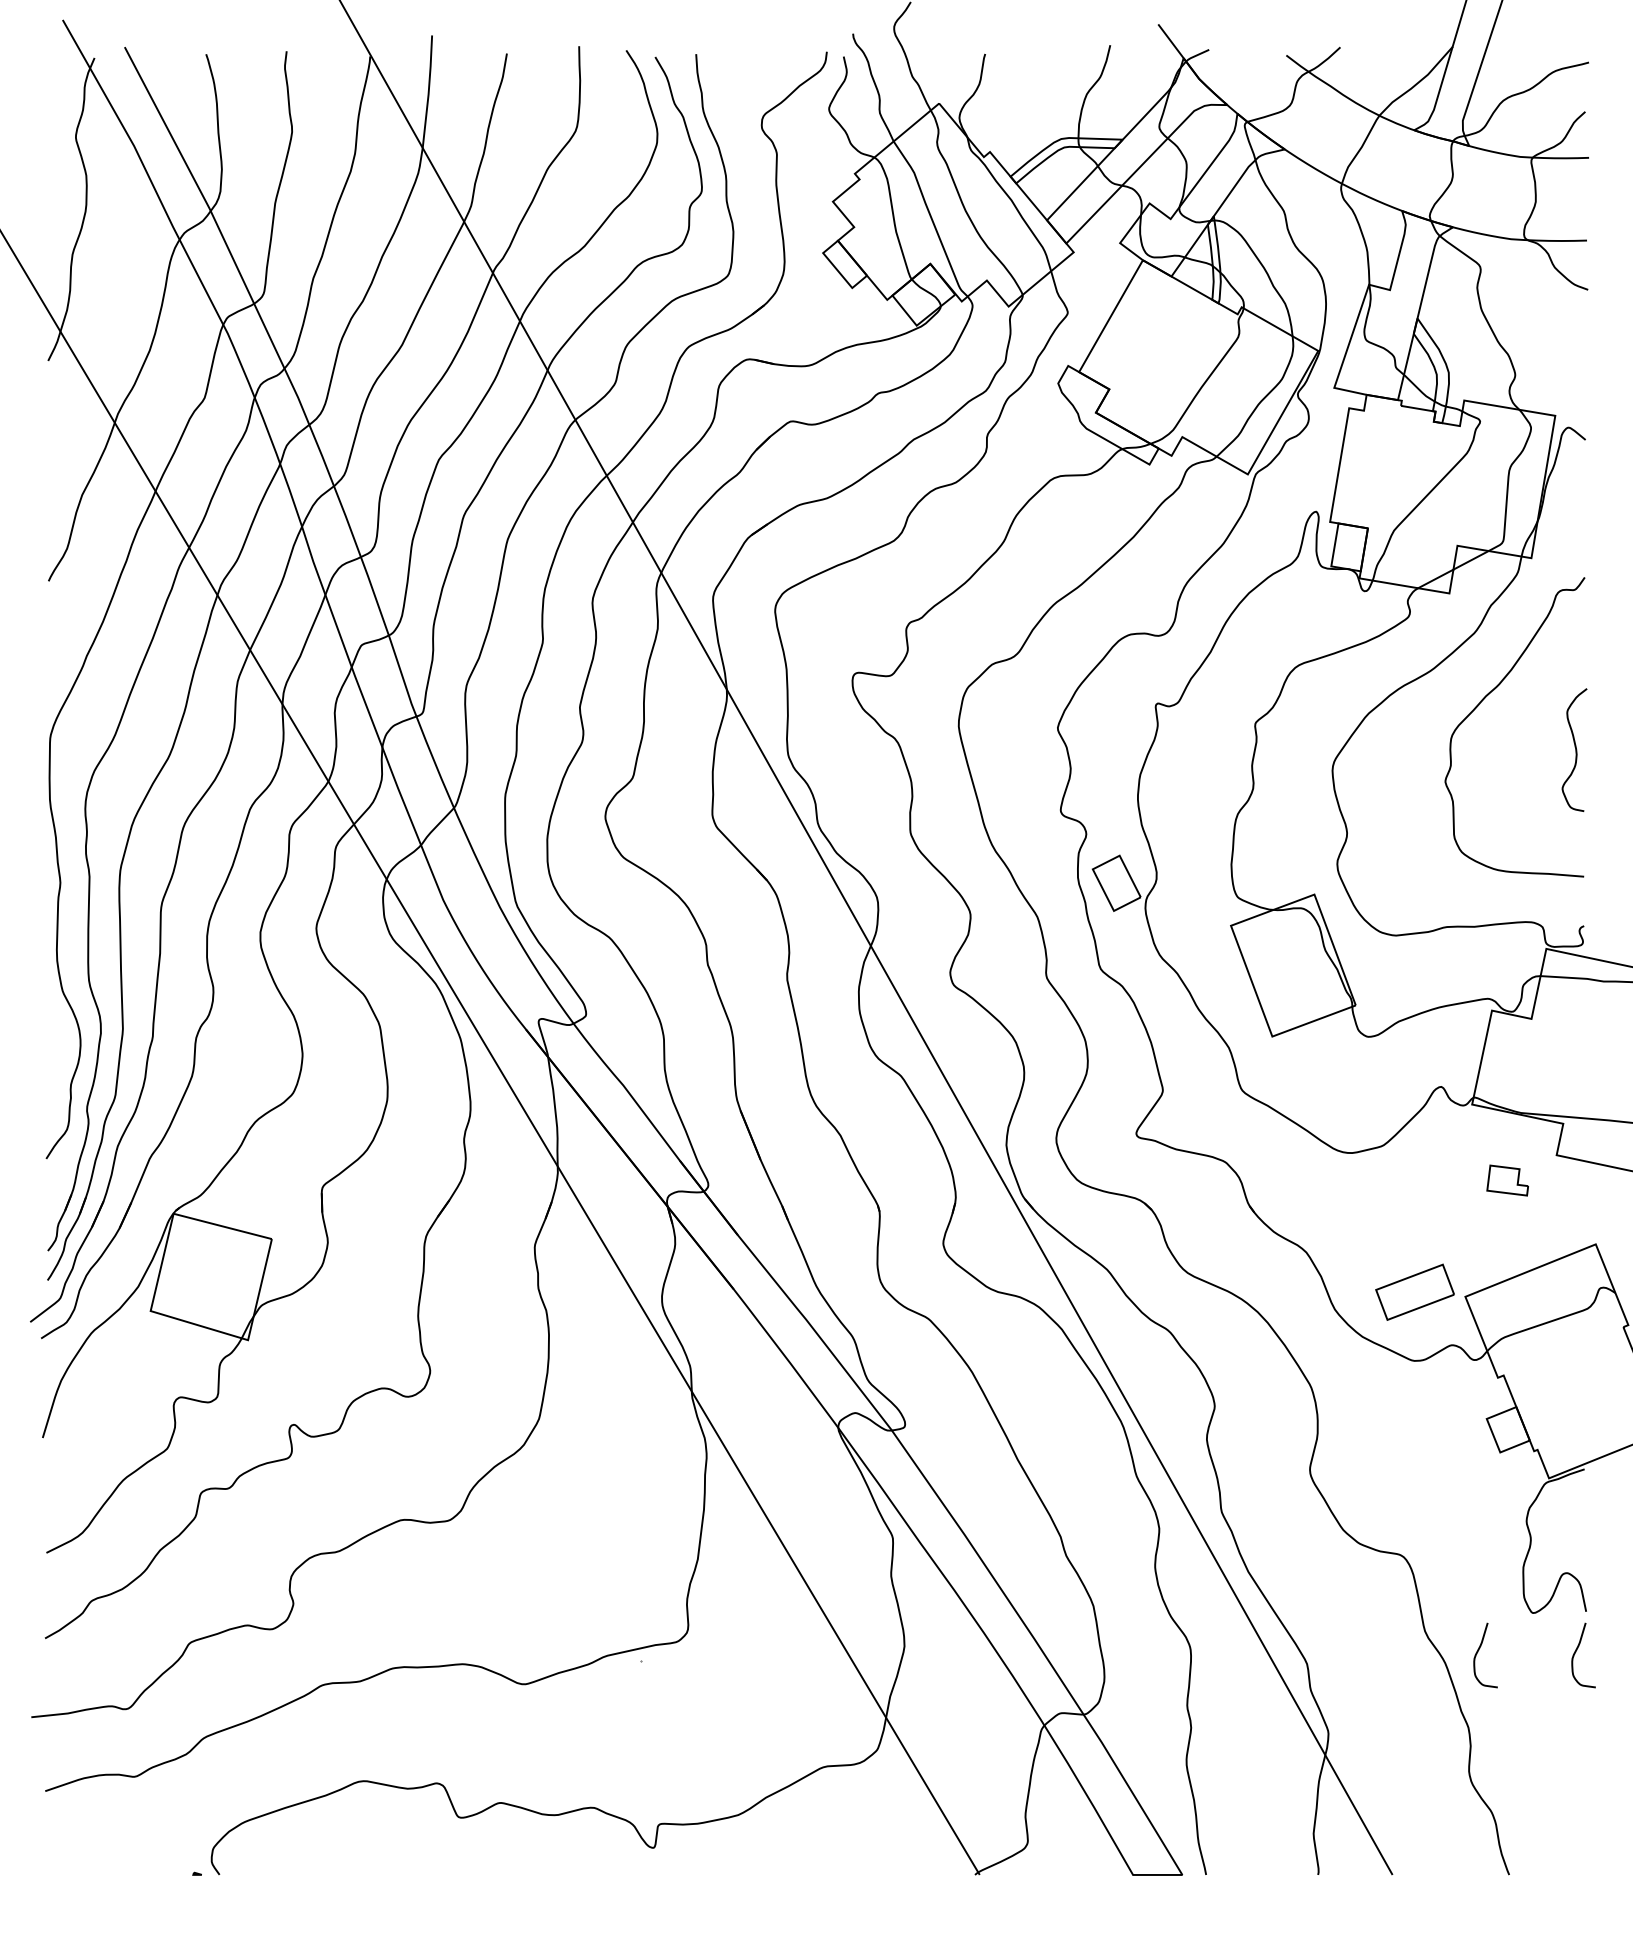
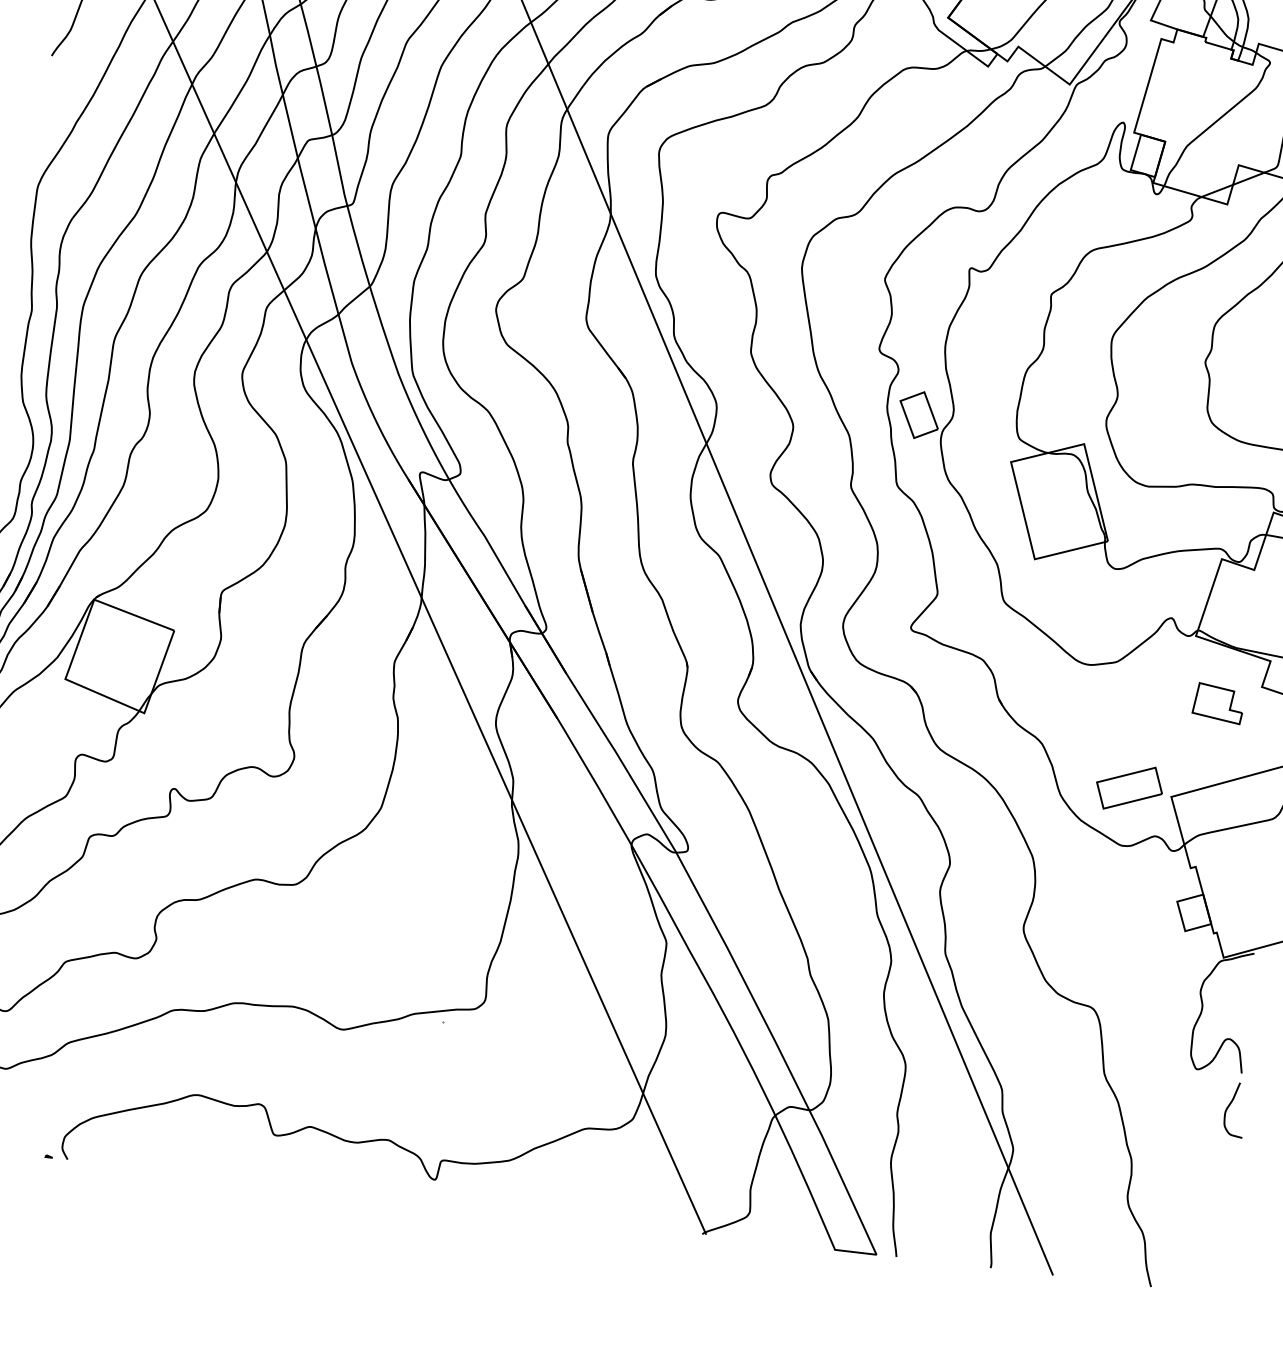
part: (1507, 1180) -> (1218, 703), size x1.43
curve: (1478, 1652) -> (1147, 1097), removed

